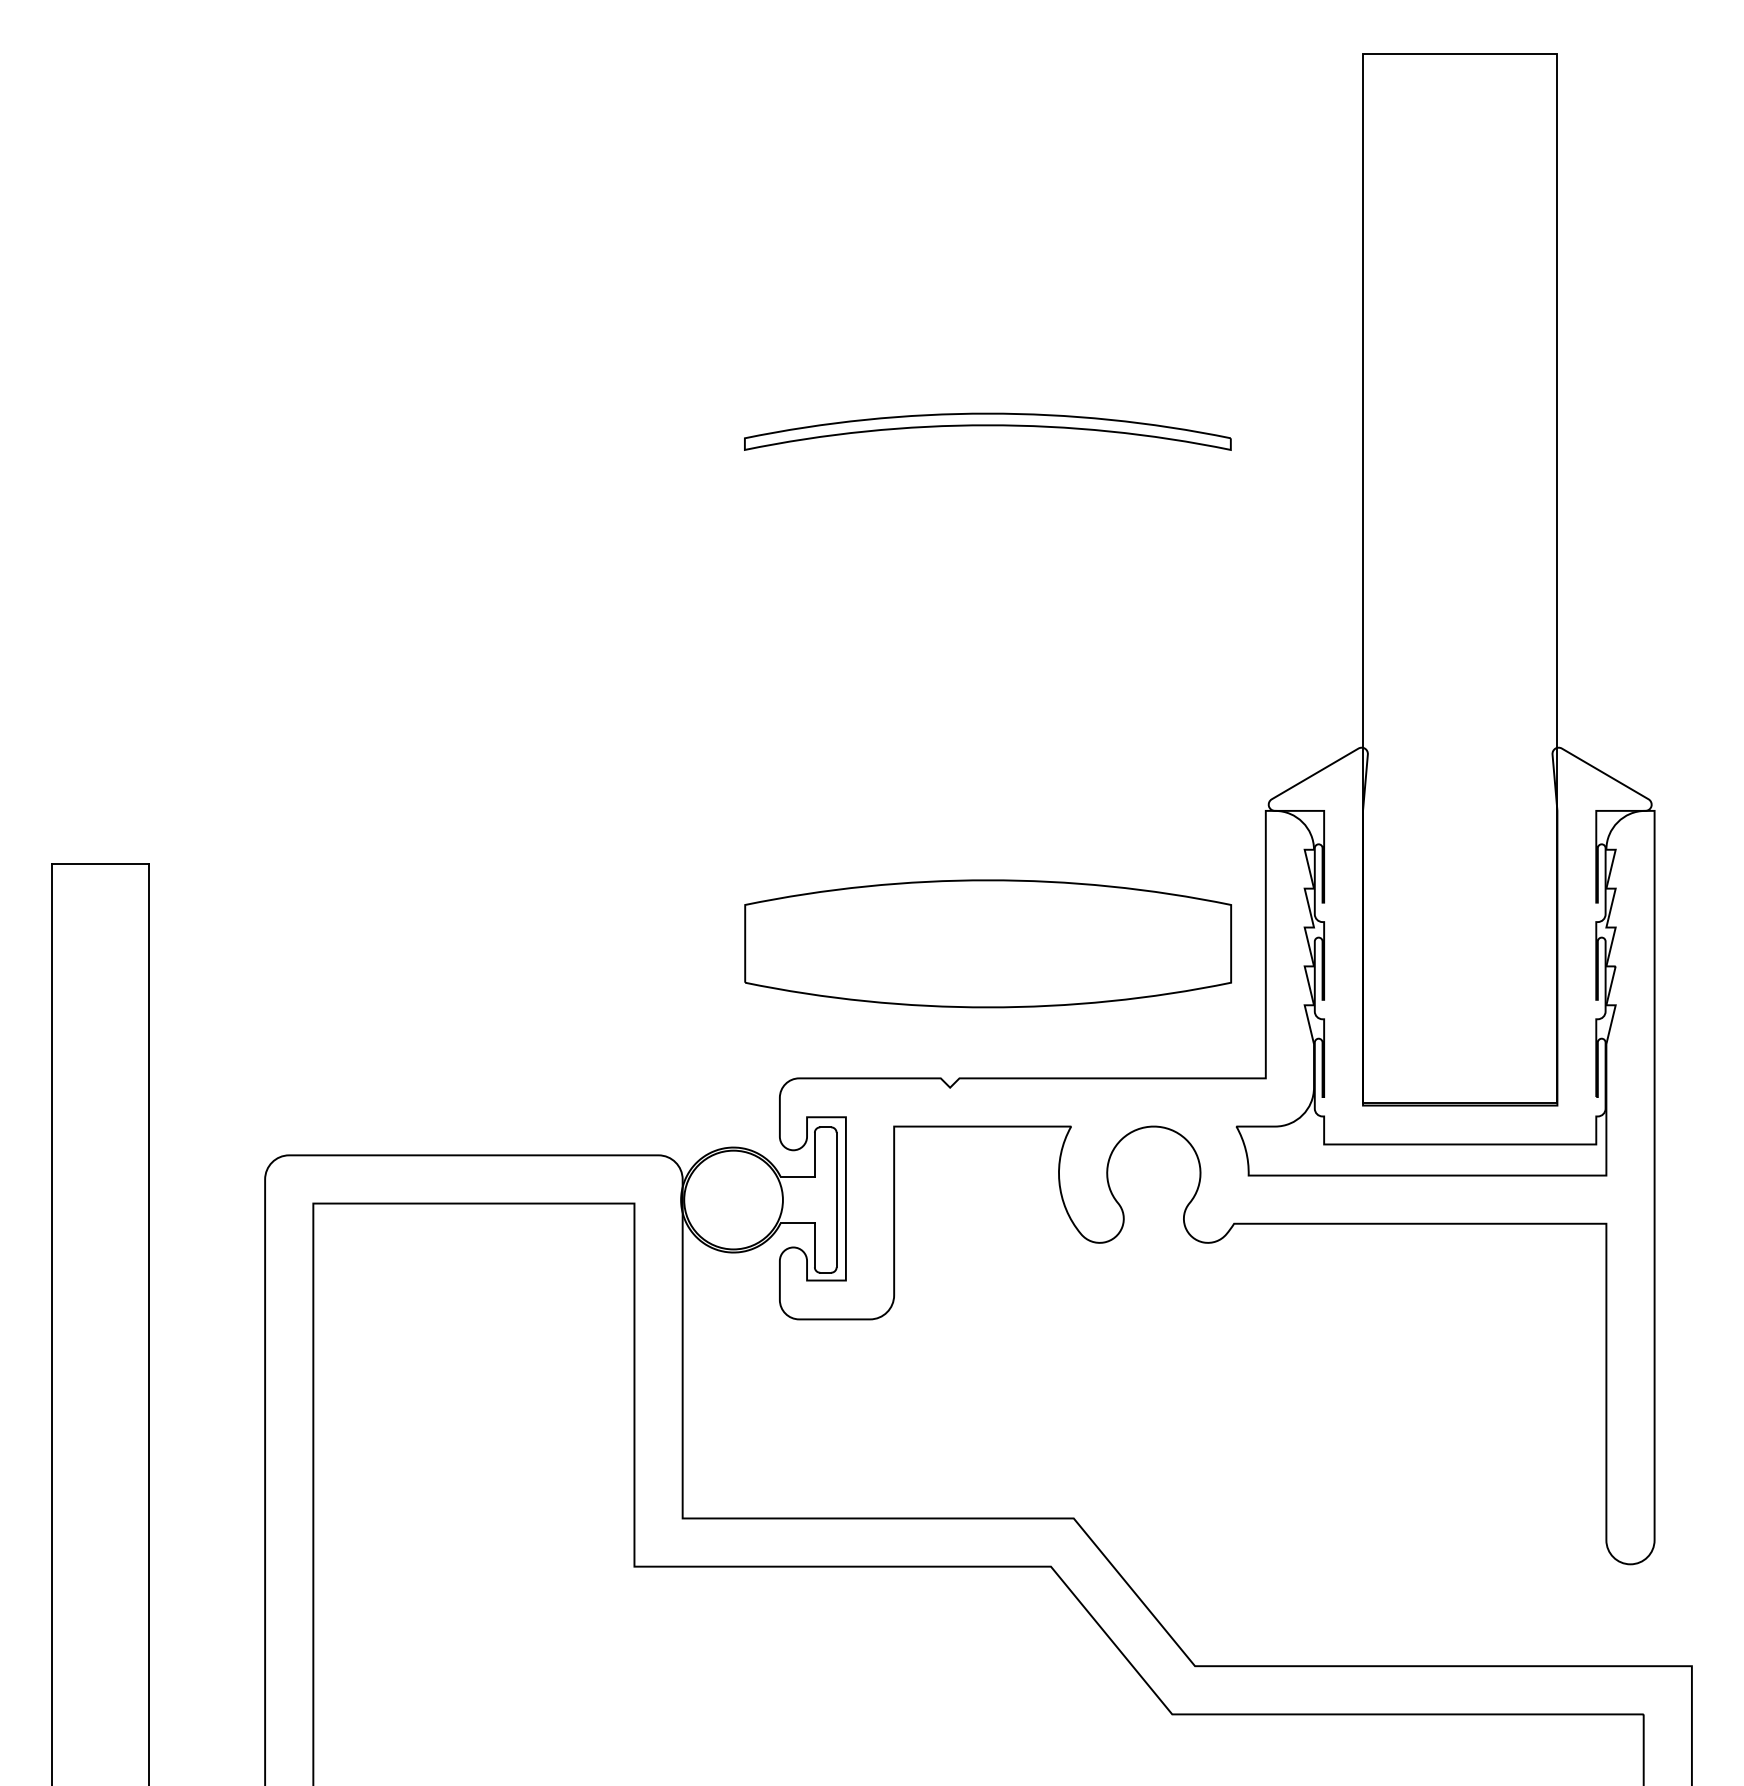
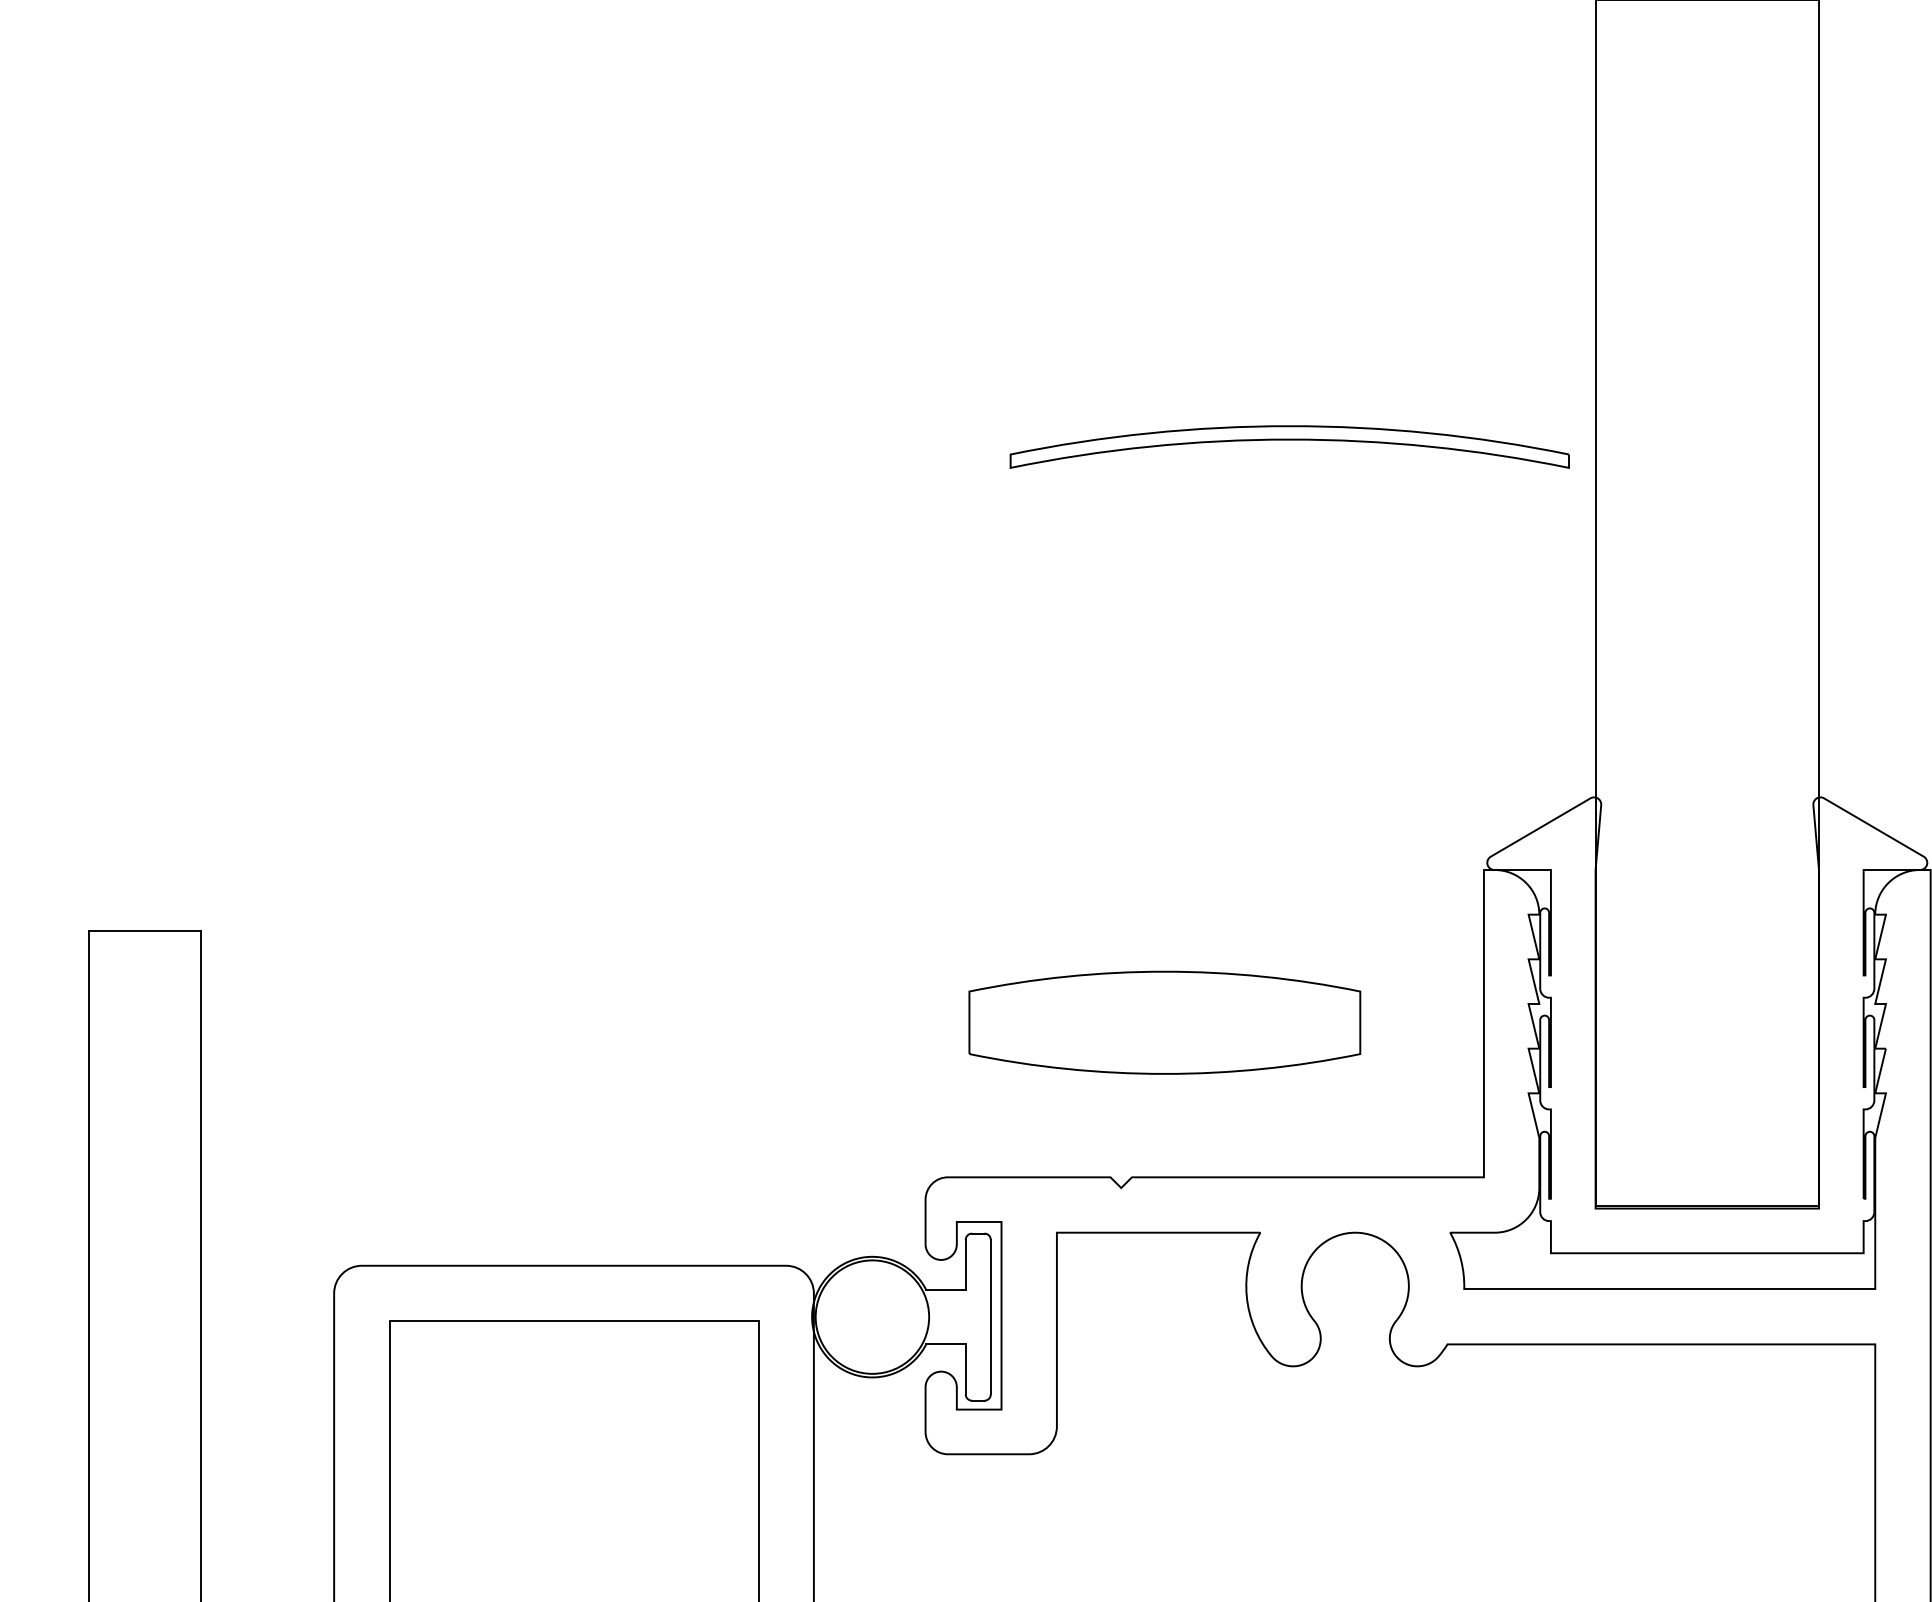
part: (987, 431) -> (1289, 446), moved
part: (987, 943) -> (1164, 1022), size x0.7

